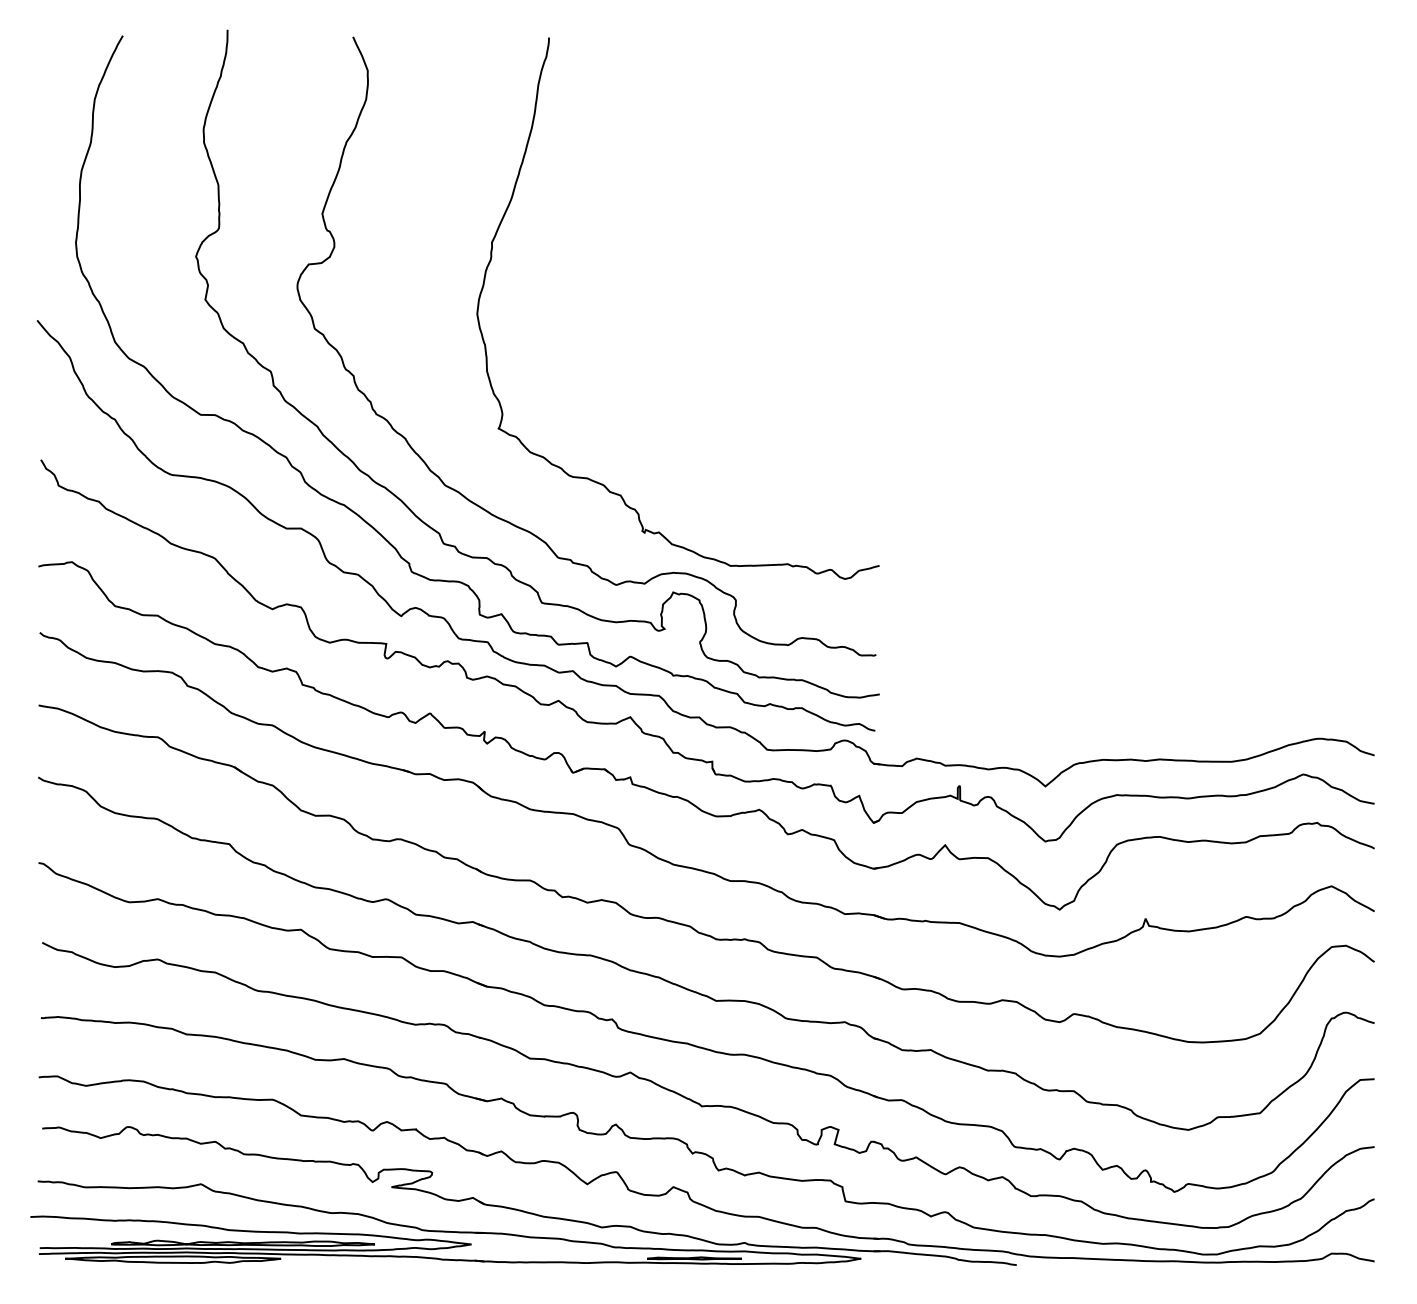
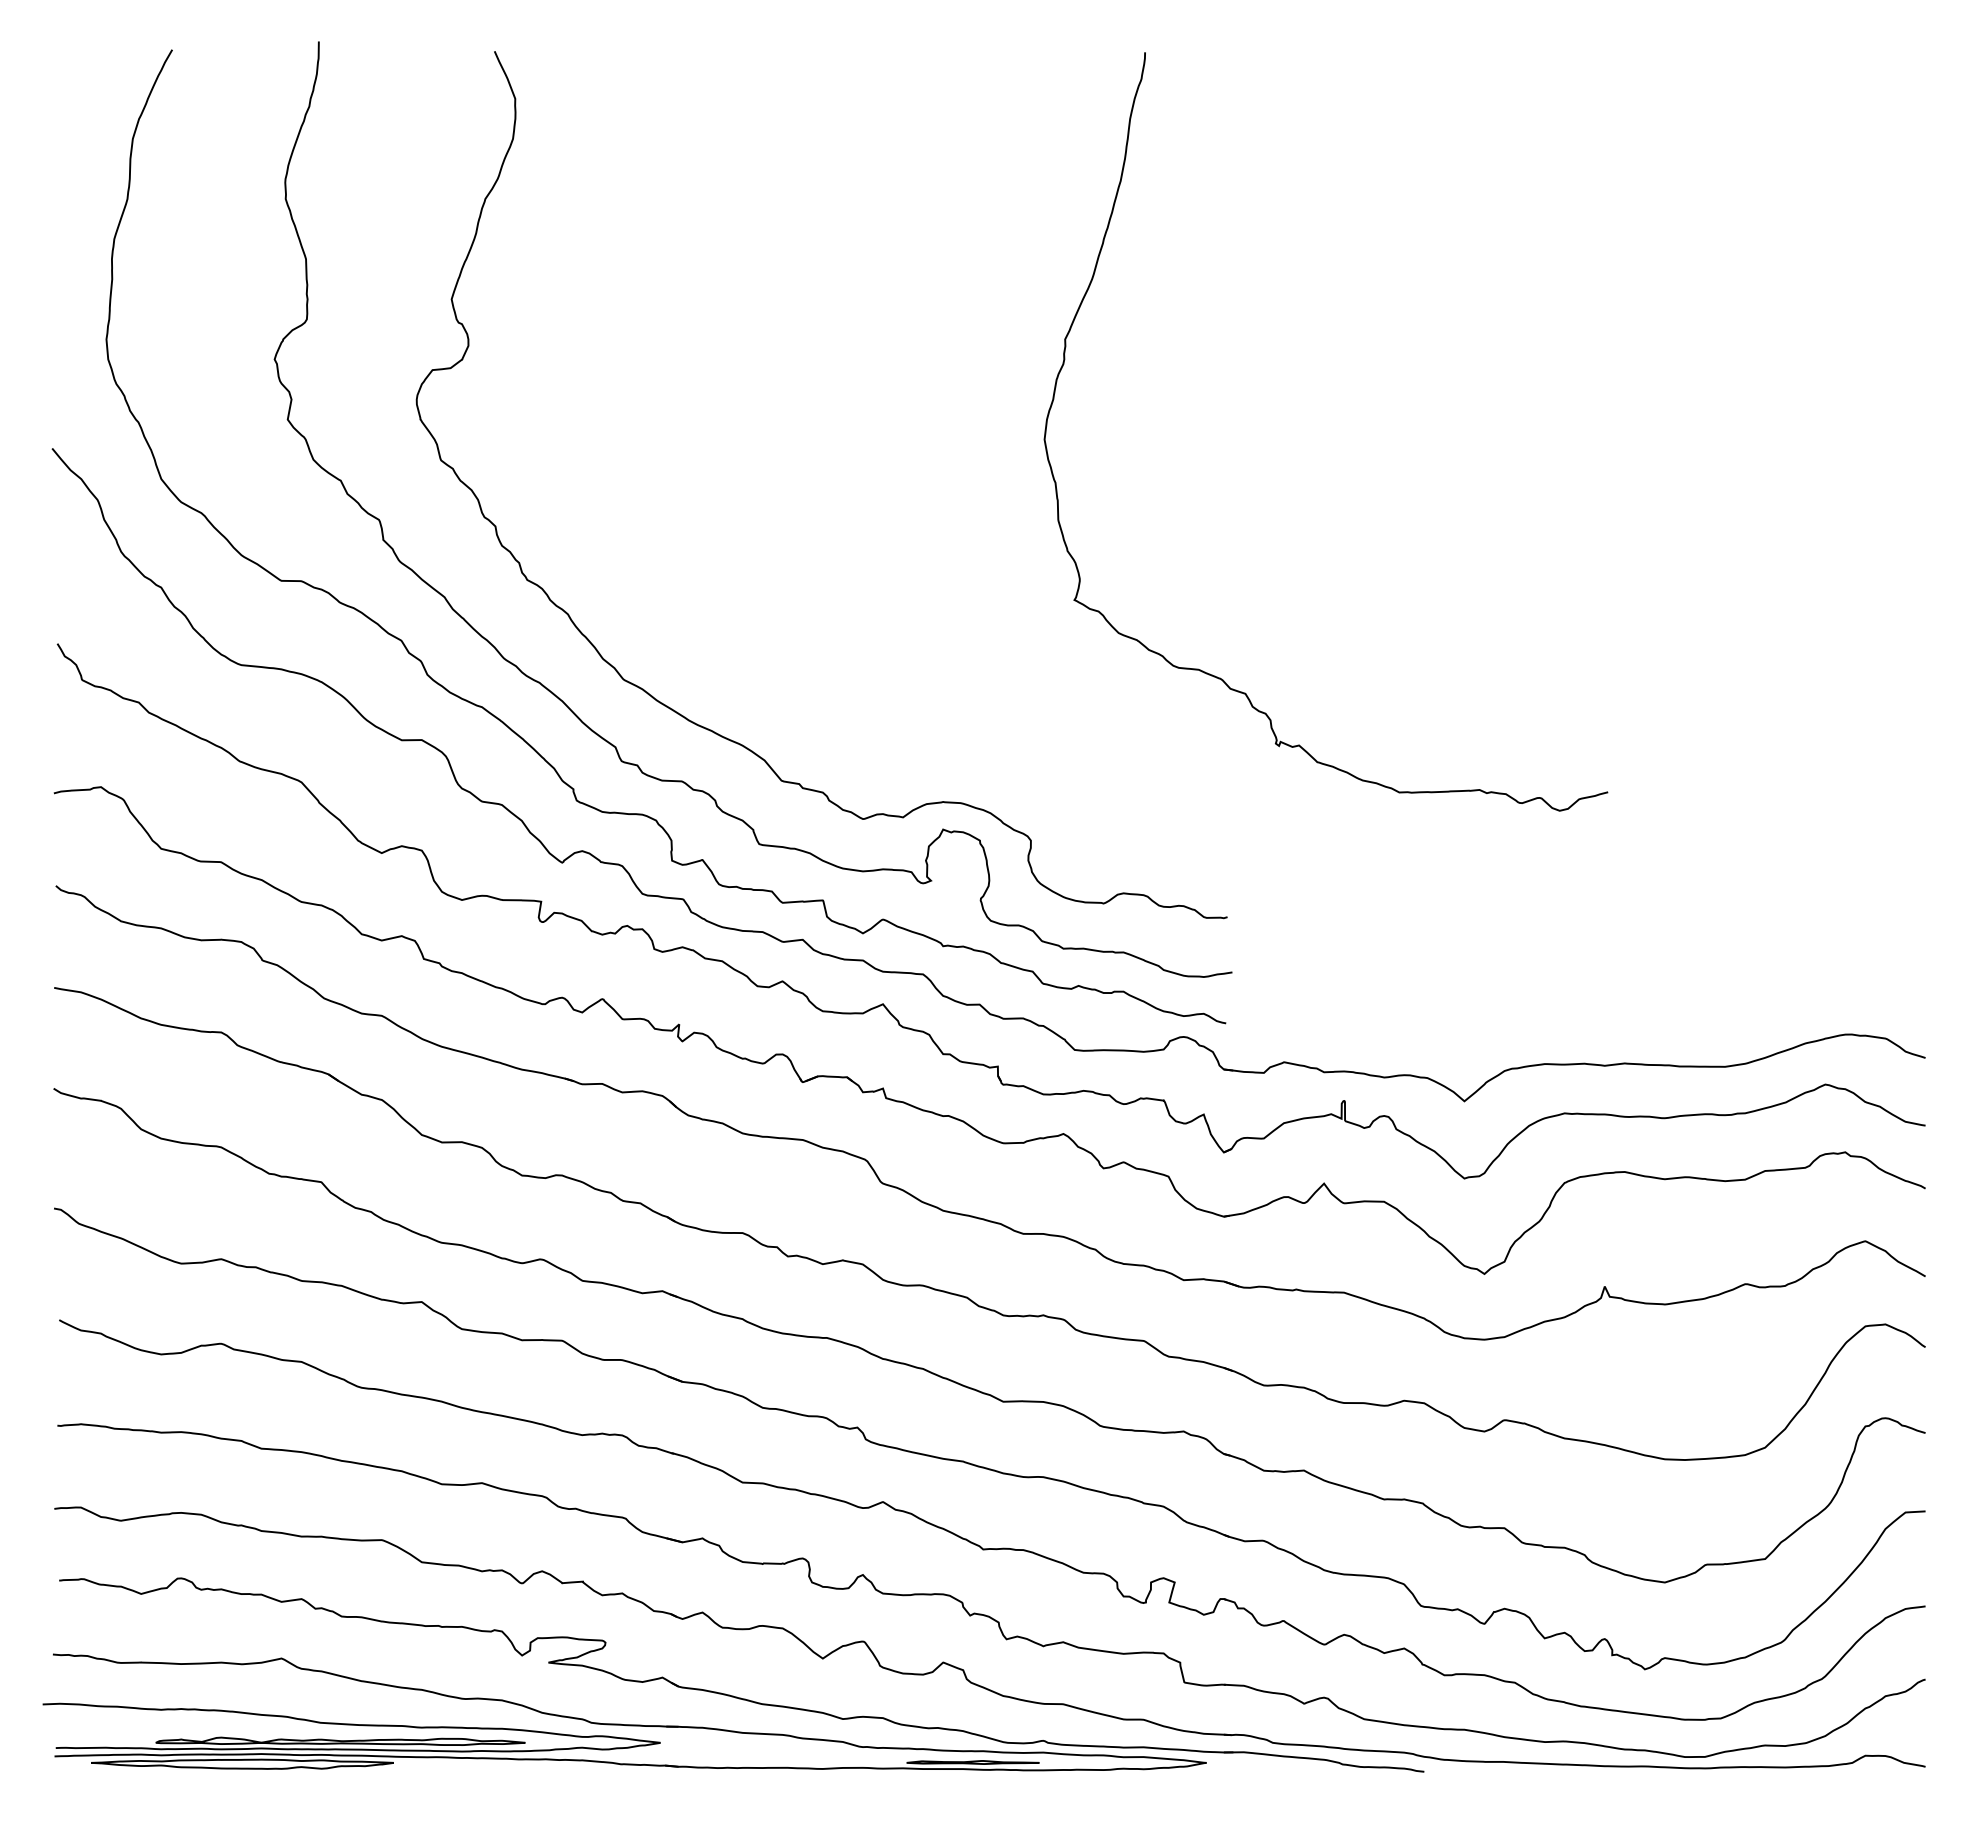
curve: (602, 483) -> (1220, 677), moved

